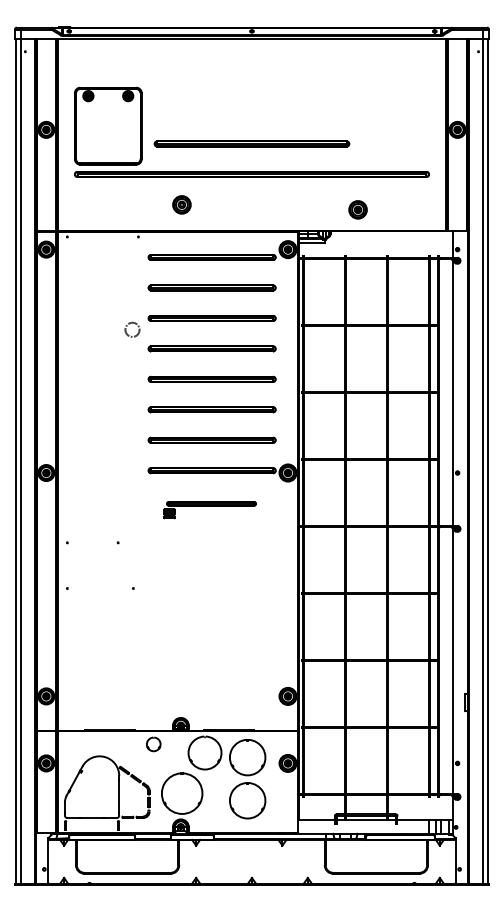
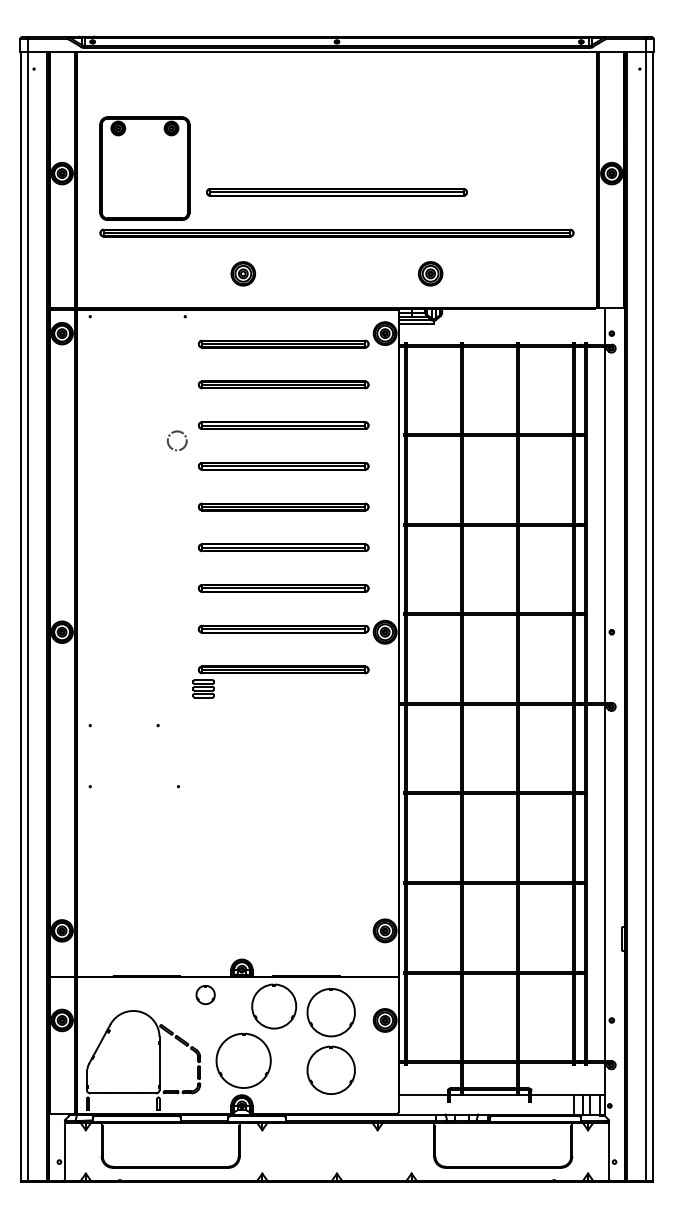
part: (357, 209) -> (429, 273), moved
part: (209, 509) -> (280, 681), size x1.43

